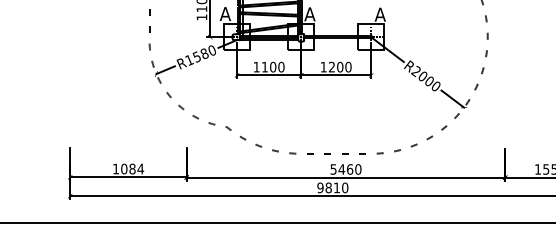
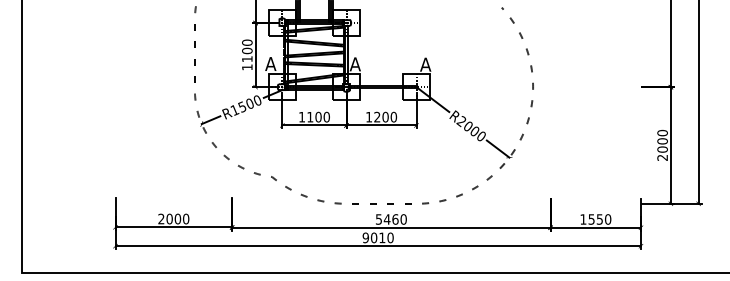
text: (205, 53) -> (250, 103), R1580 -> R1500
text: (128, 168) -> (173, 218), 1084 -> 2000
text: (328, 187) -> (373, 237), 9810 -> 9010

